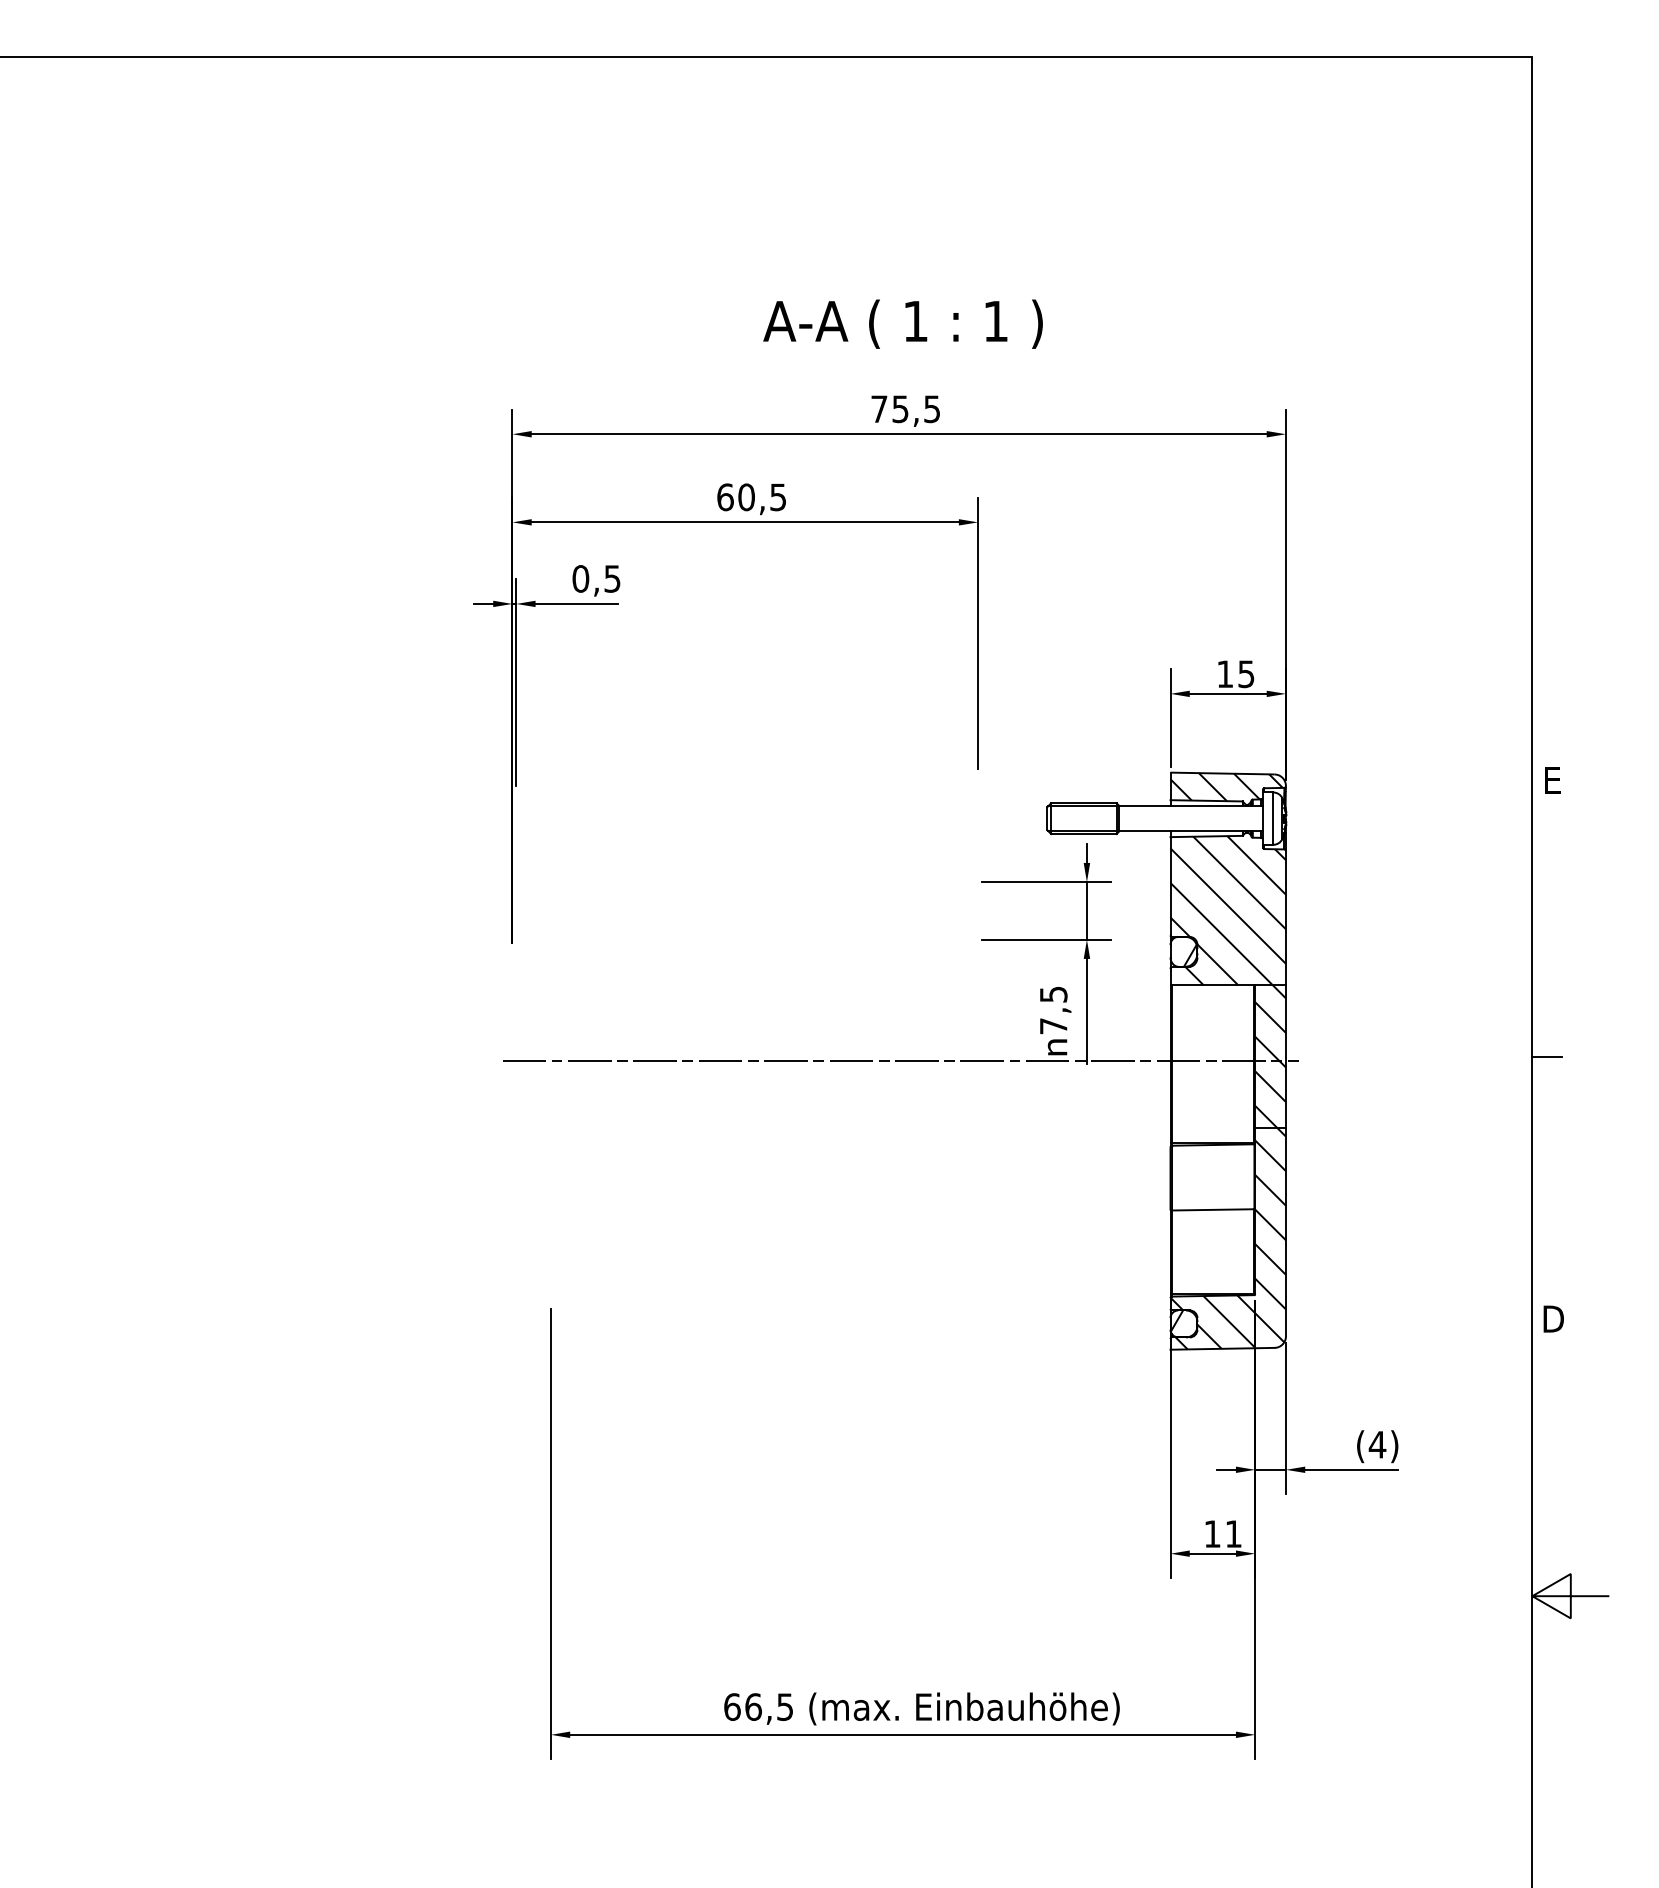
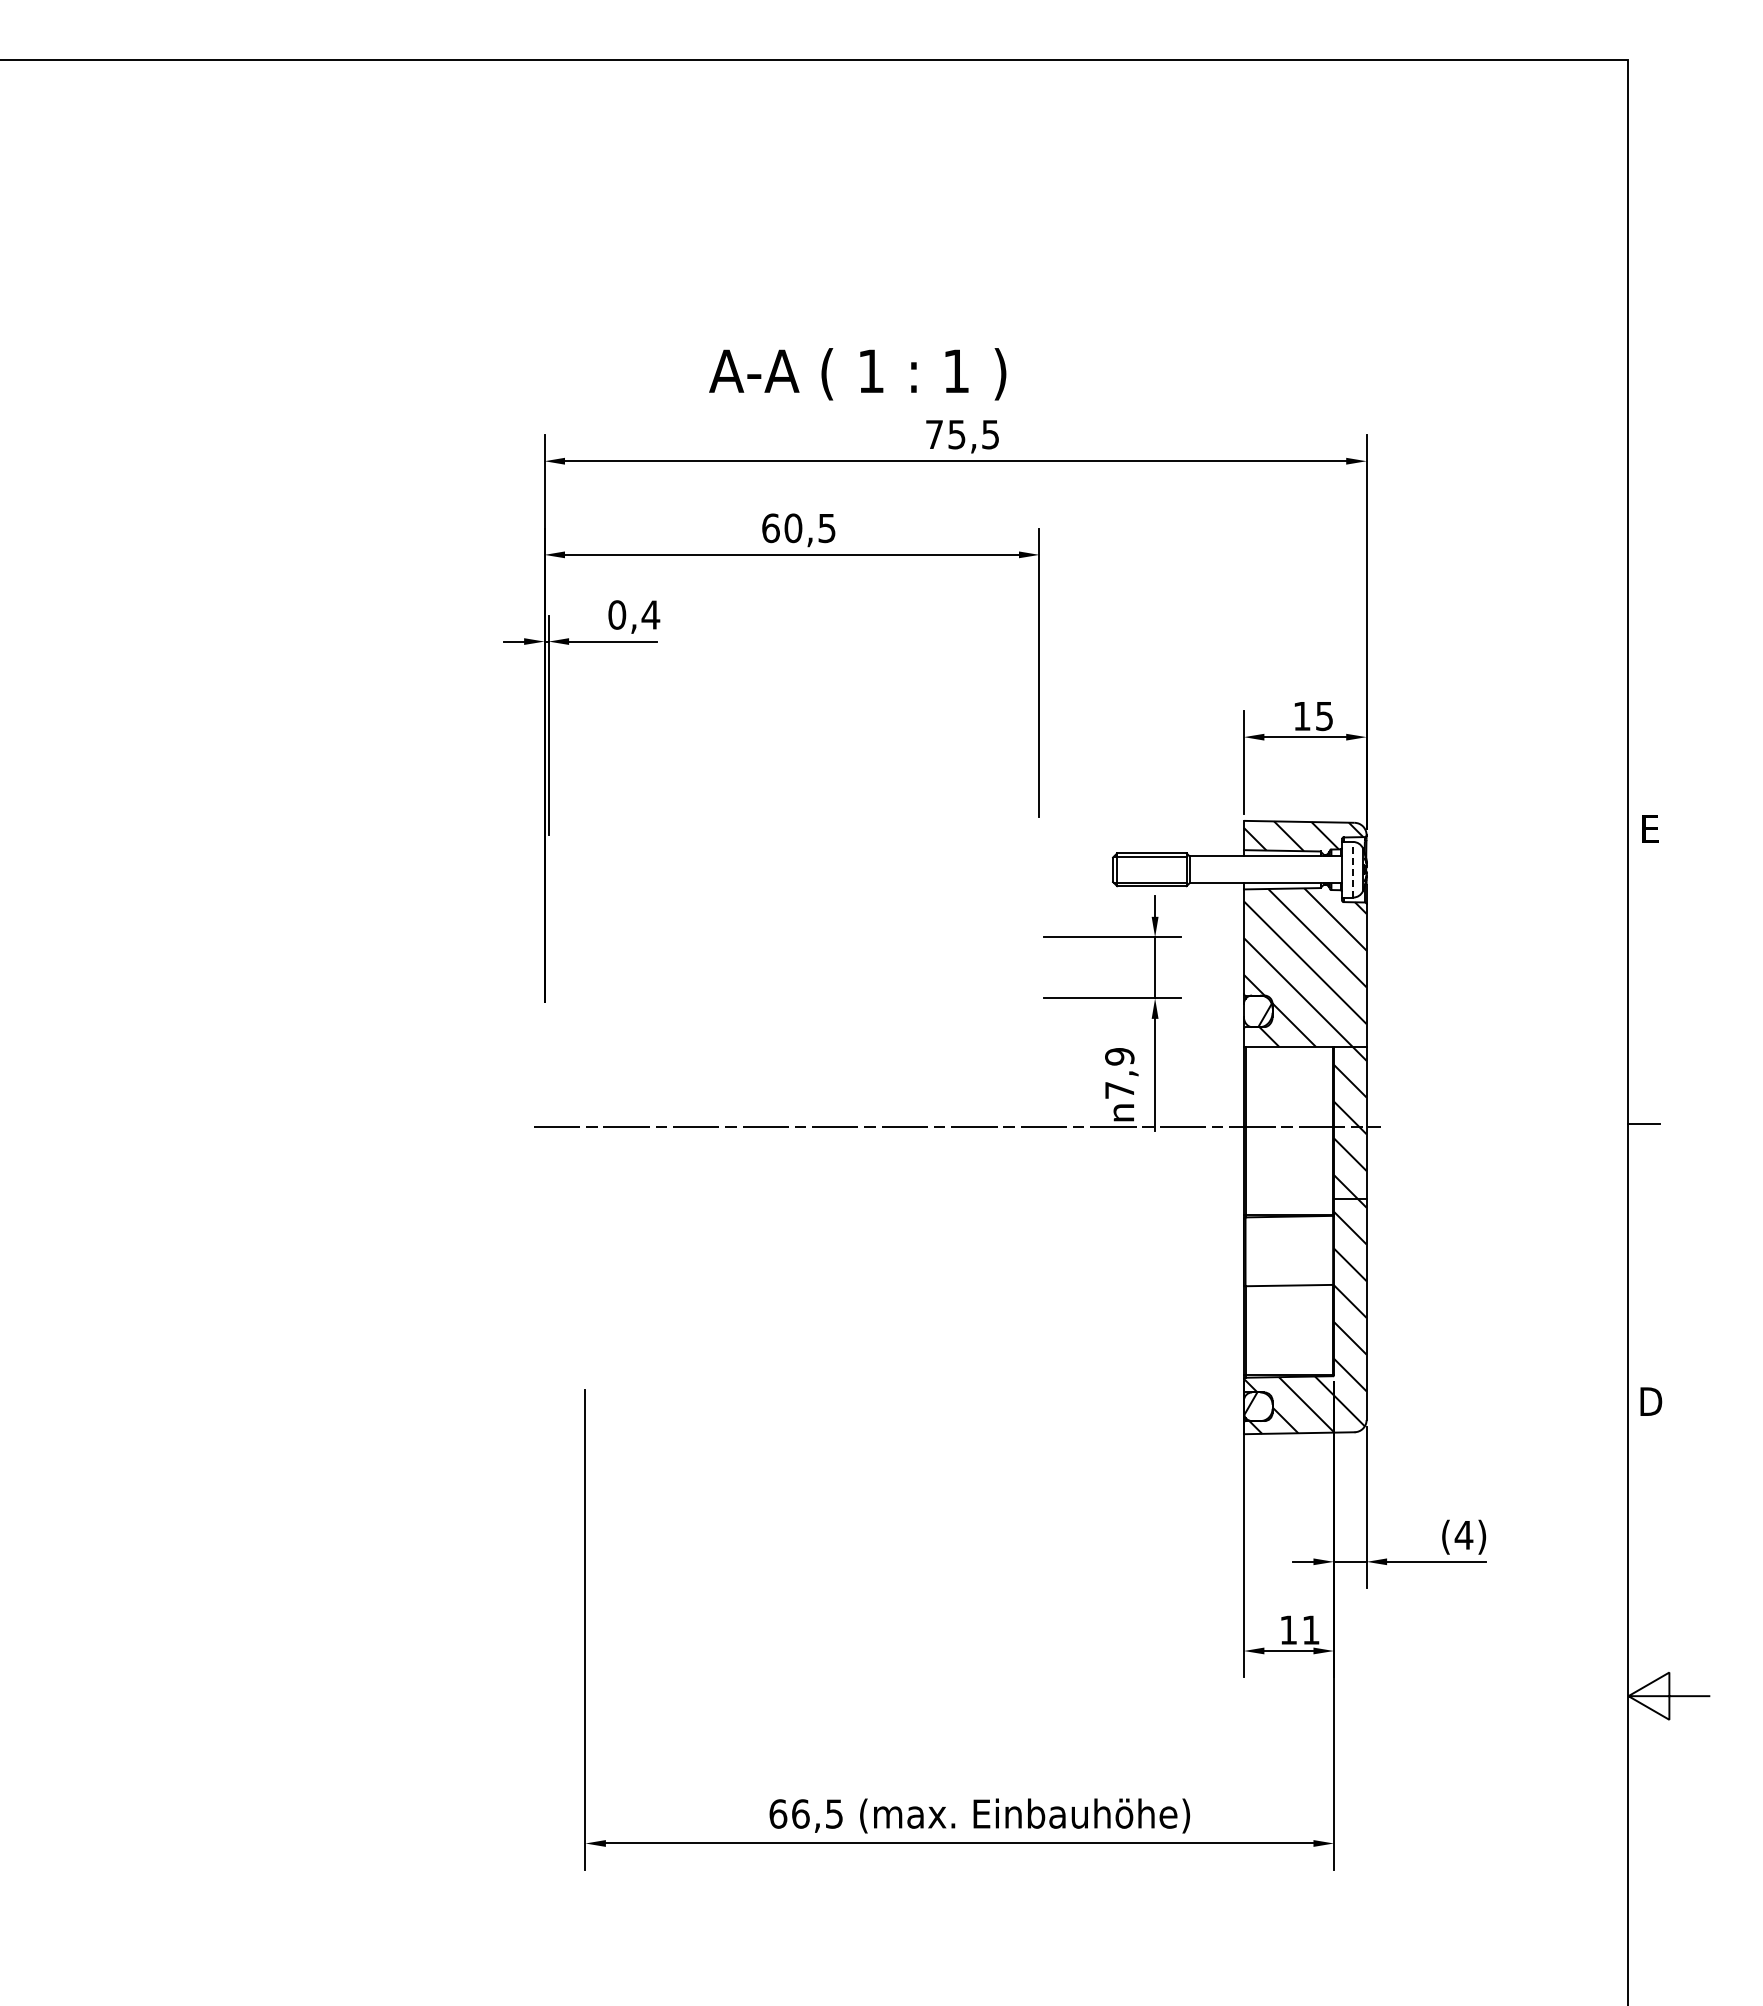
text: (902, 324) -> (857, 374), moved
text: (612, 578) -> (650, 614), 0,5 -> 0,4
line: (1273, 818) -> (1353, 869), solid -> dashed
text: (1053, 994) -> (1119, 1056), 7,5 -> 7,9

